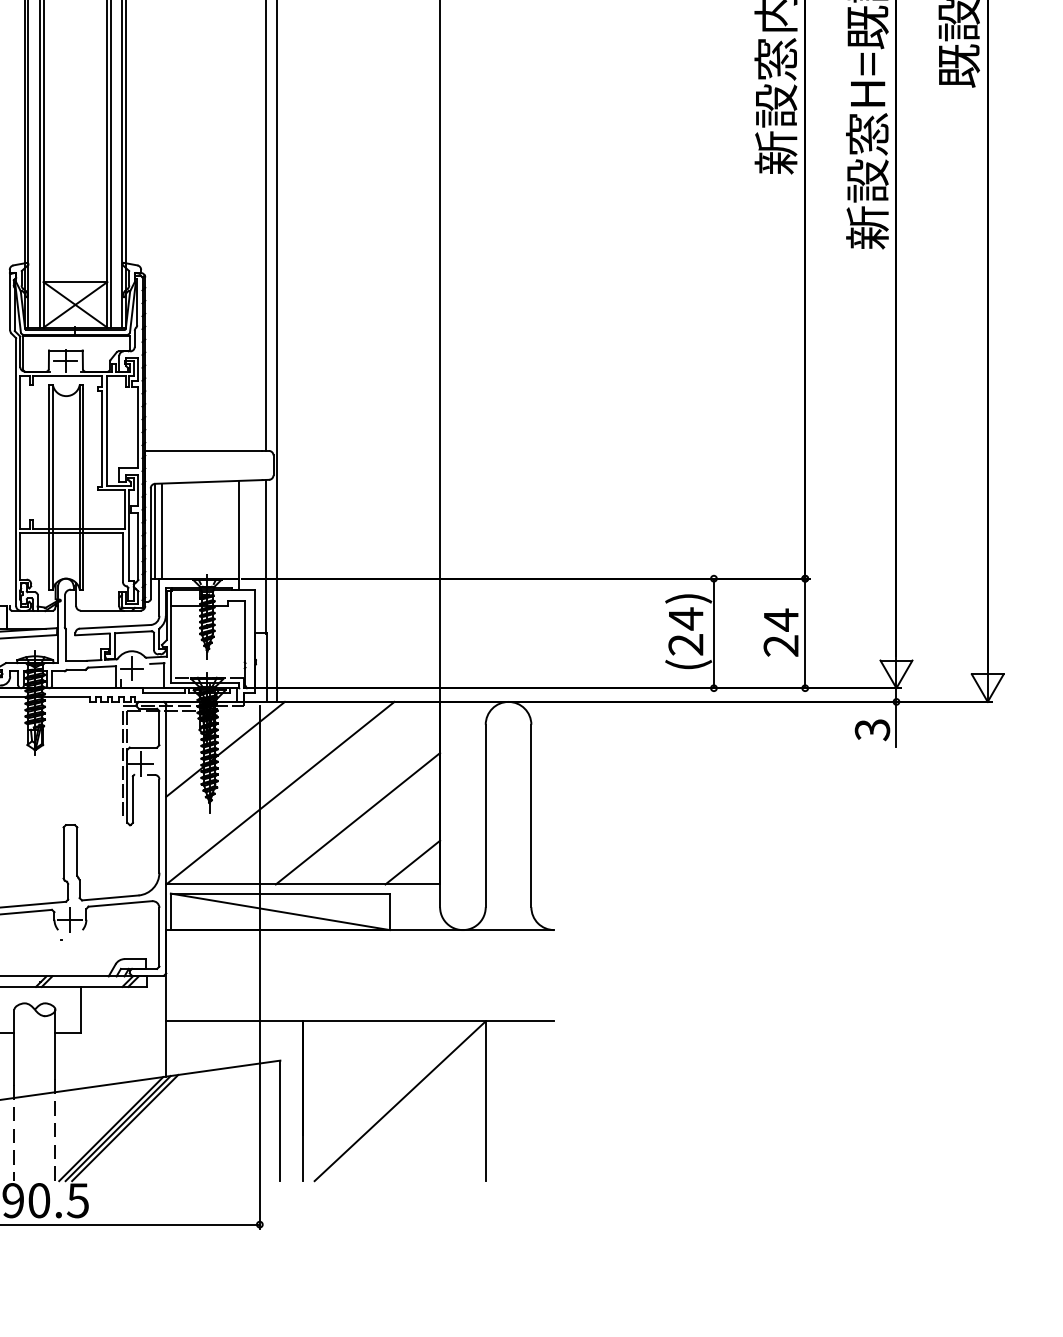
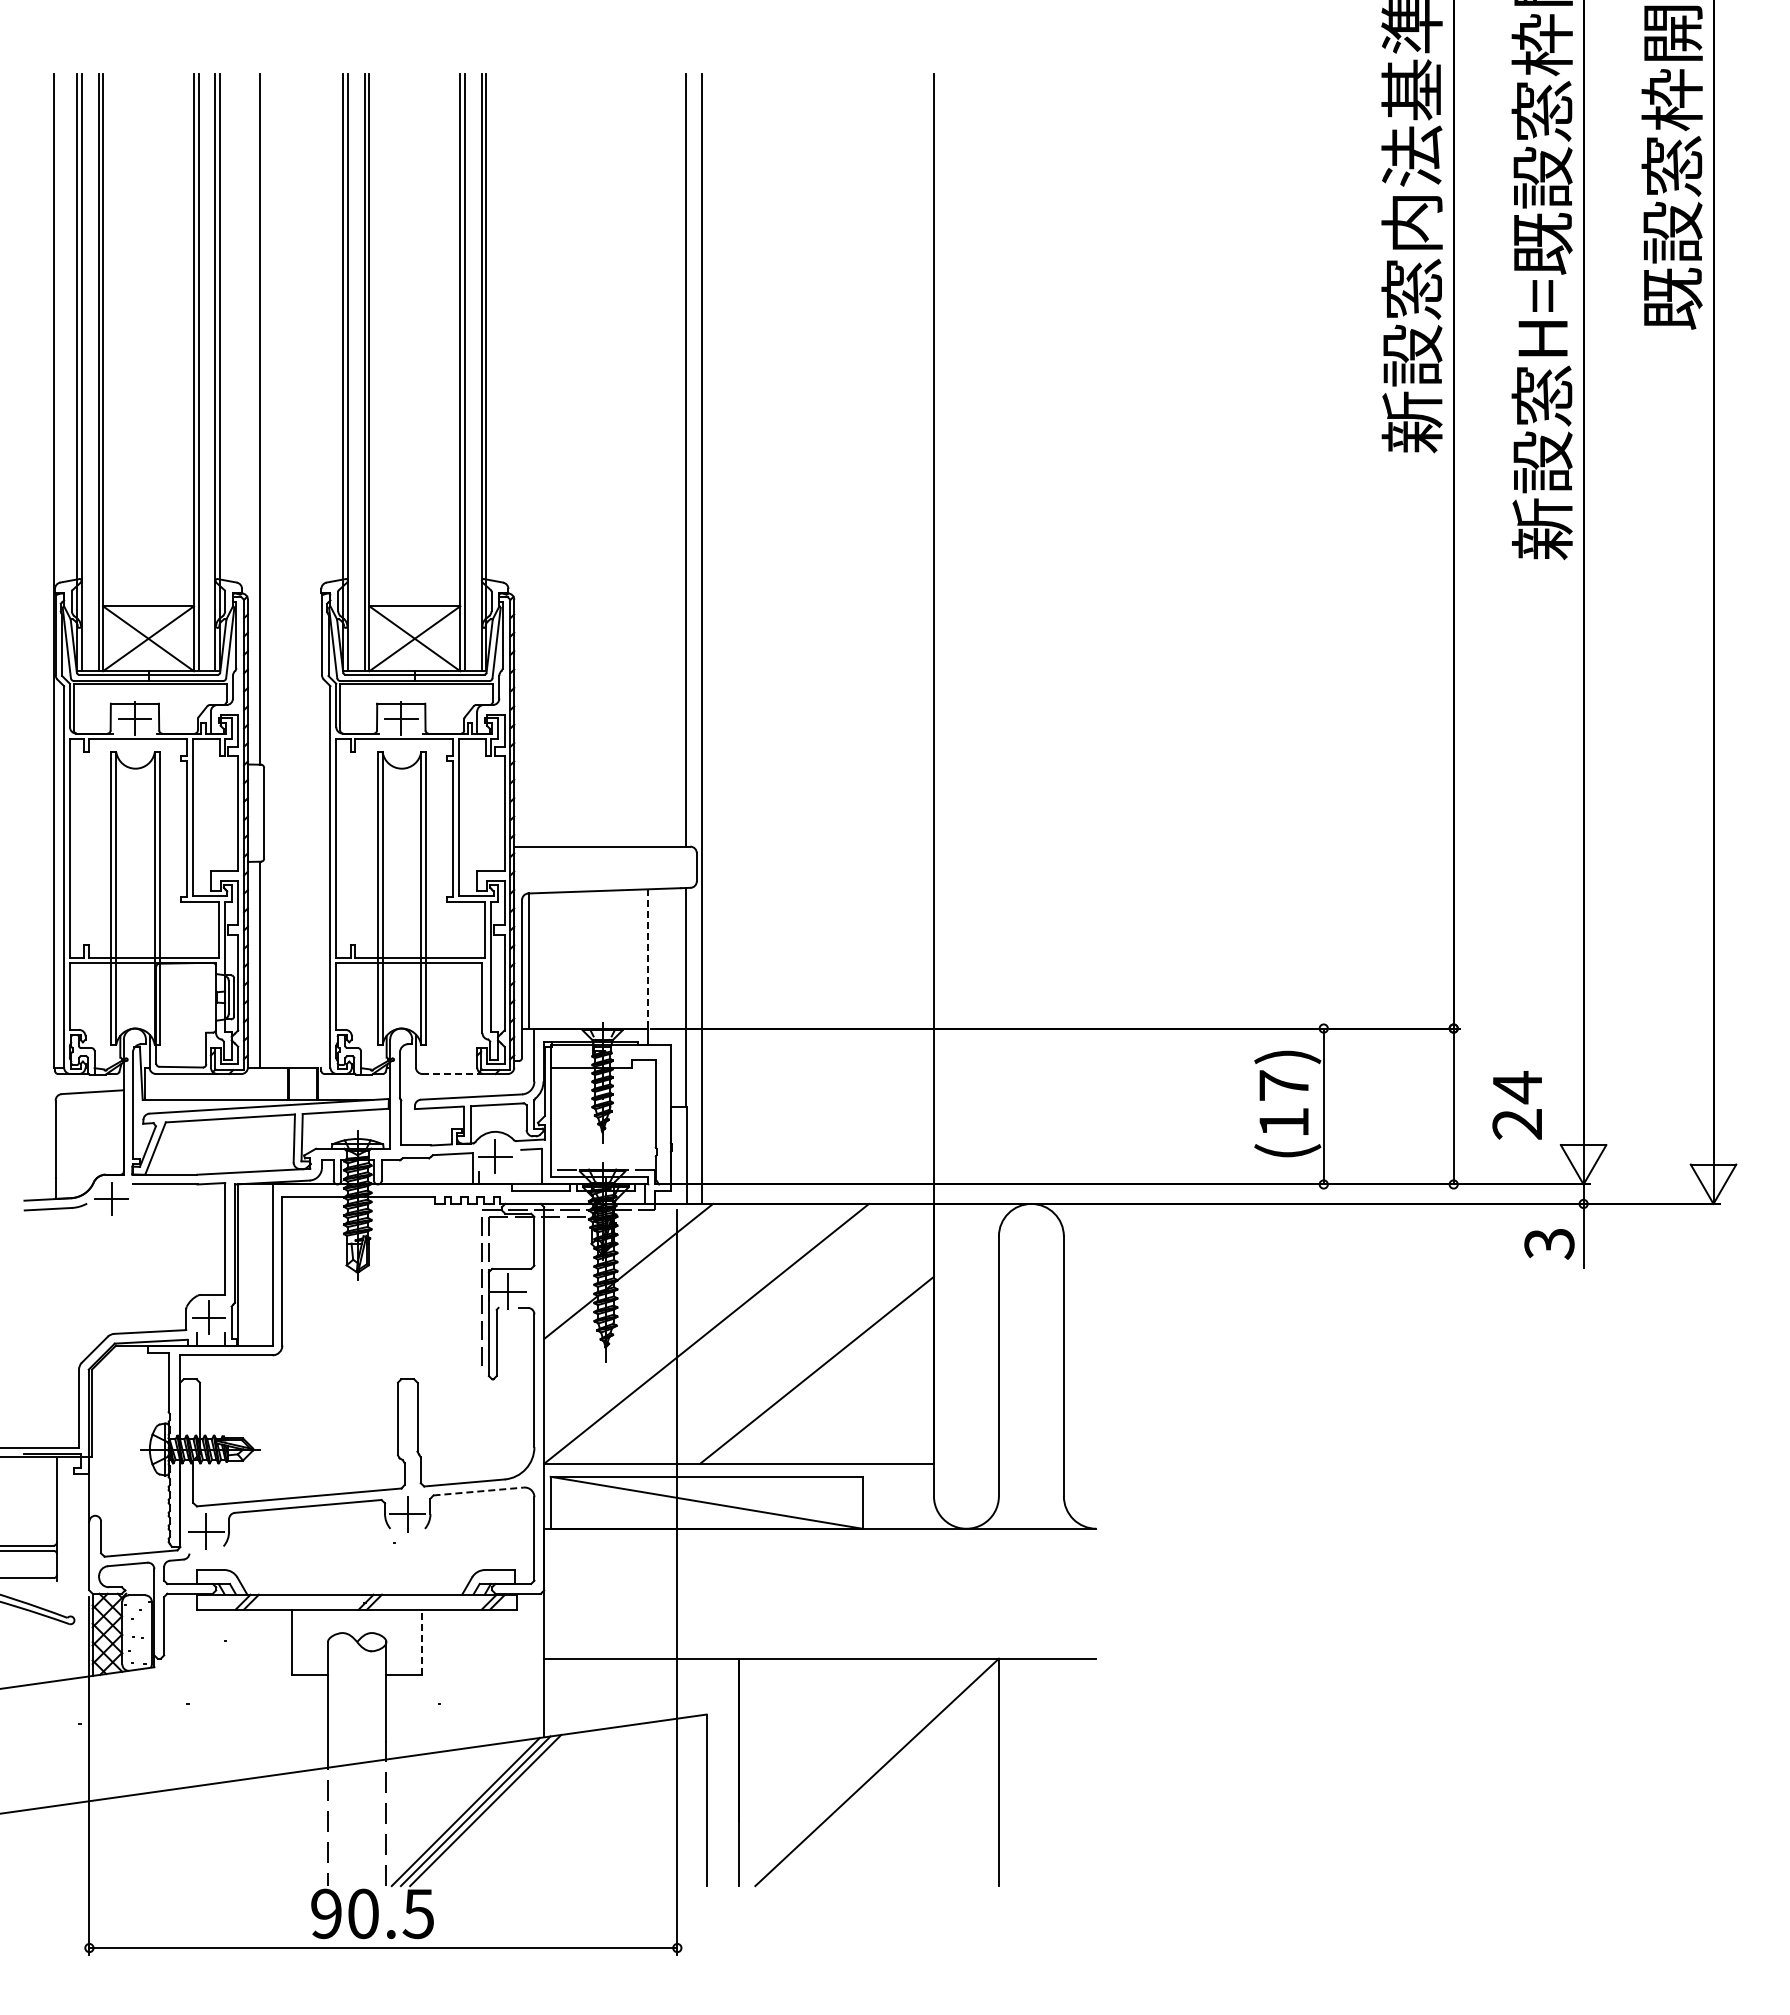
line: (239, 529) -> (648, 958), solid -> dashed
line: (161, 530) -> (537, 960), removed
line: (102, 610) -> (453, 1074), solid -> dashed
text: (685, 631) -> (1283, 1103), (24) -> (17)
text: (780, 632) -> (1516, 1105), moved
line: (412, 862) -> (894, 1432), removed
line: (120, 903) -> (479, 1491), solid -> dashed
line: (80, 1009) -> (422, 1641), solid -> dashed

